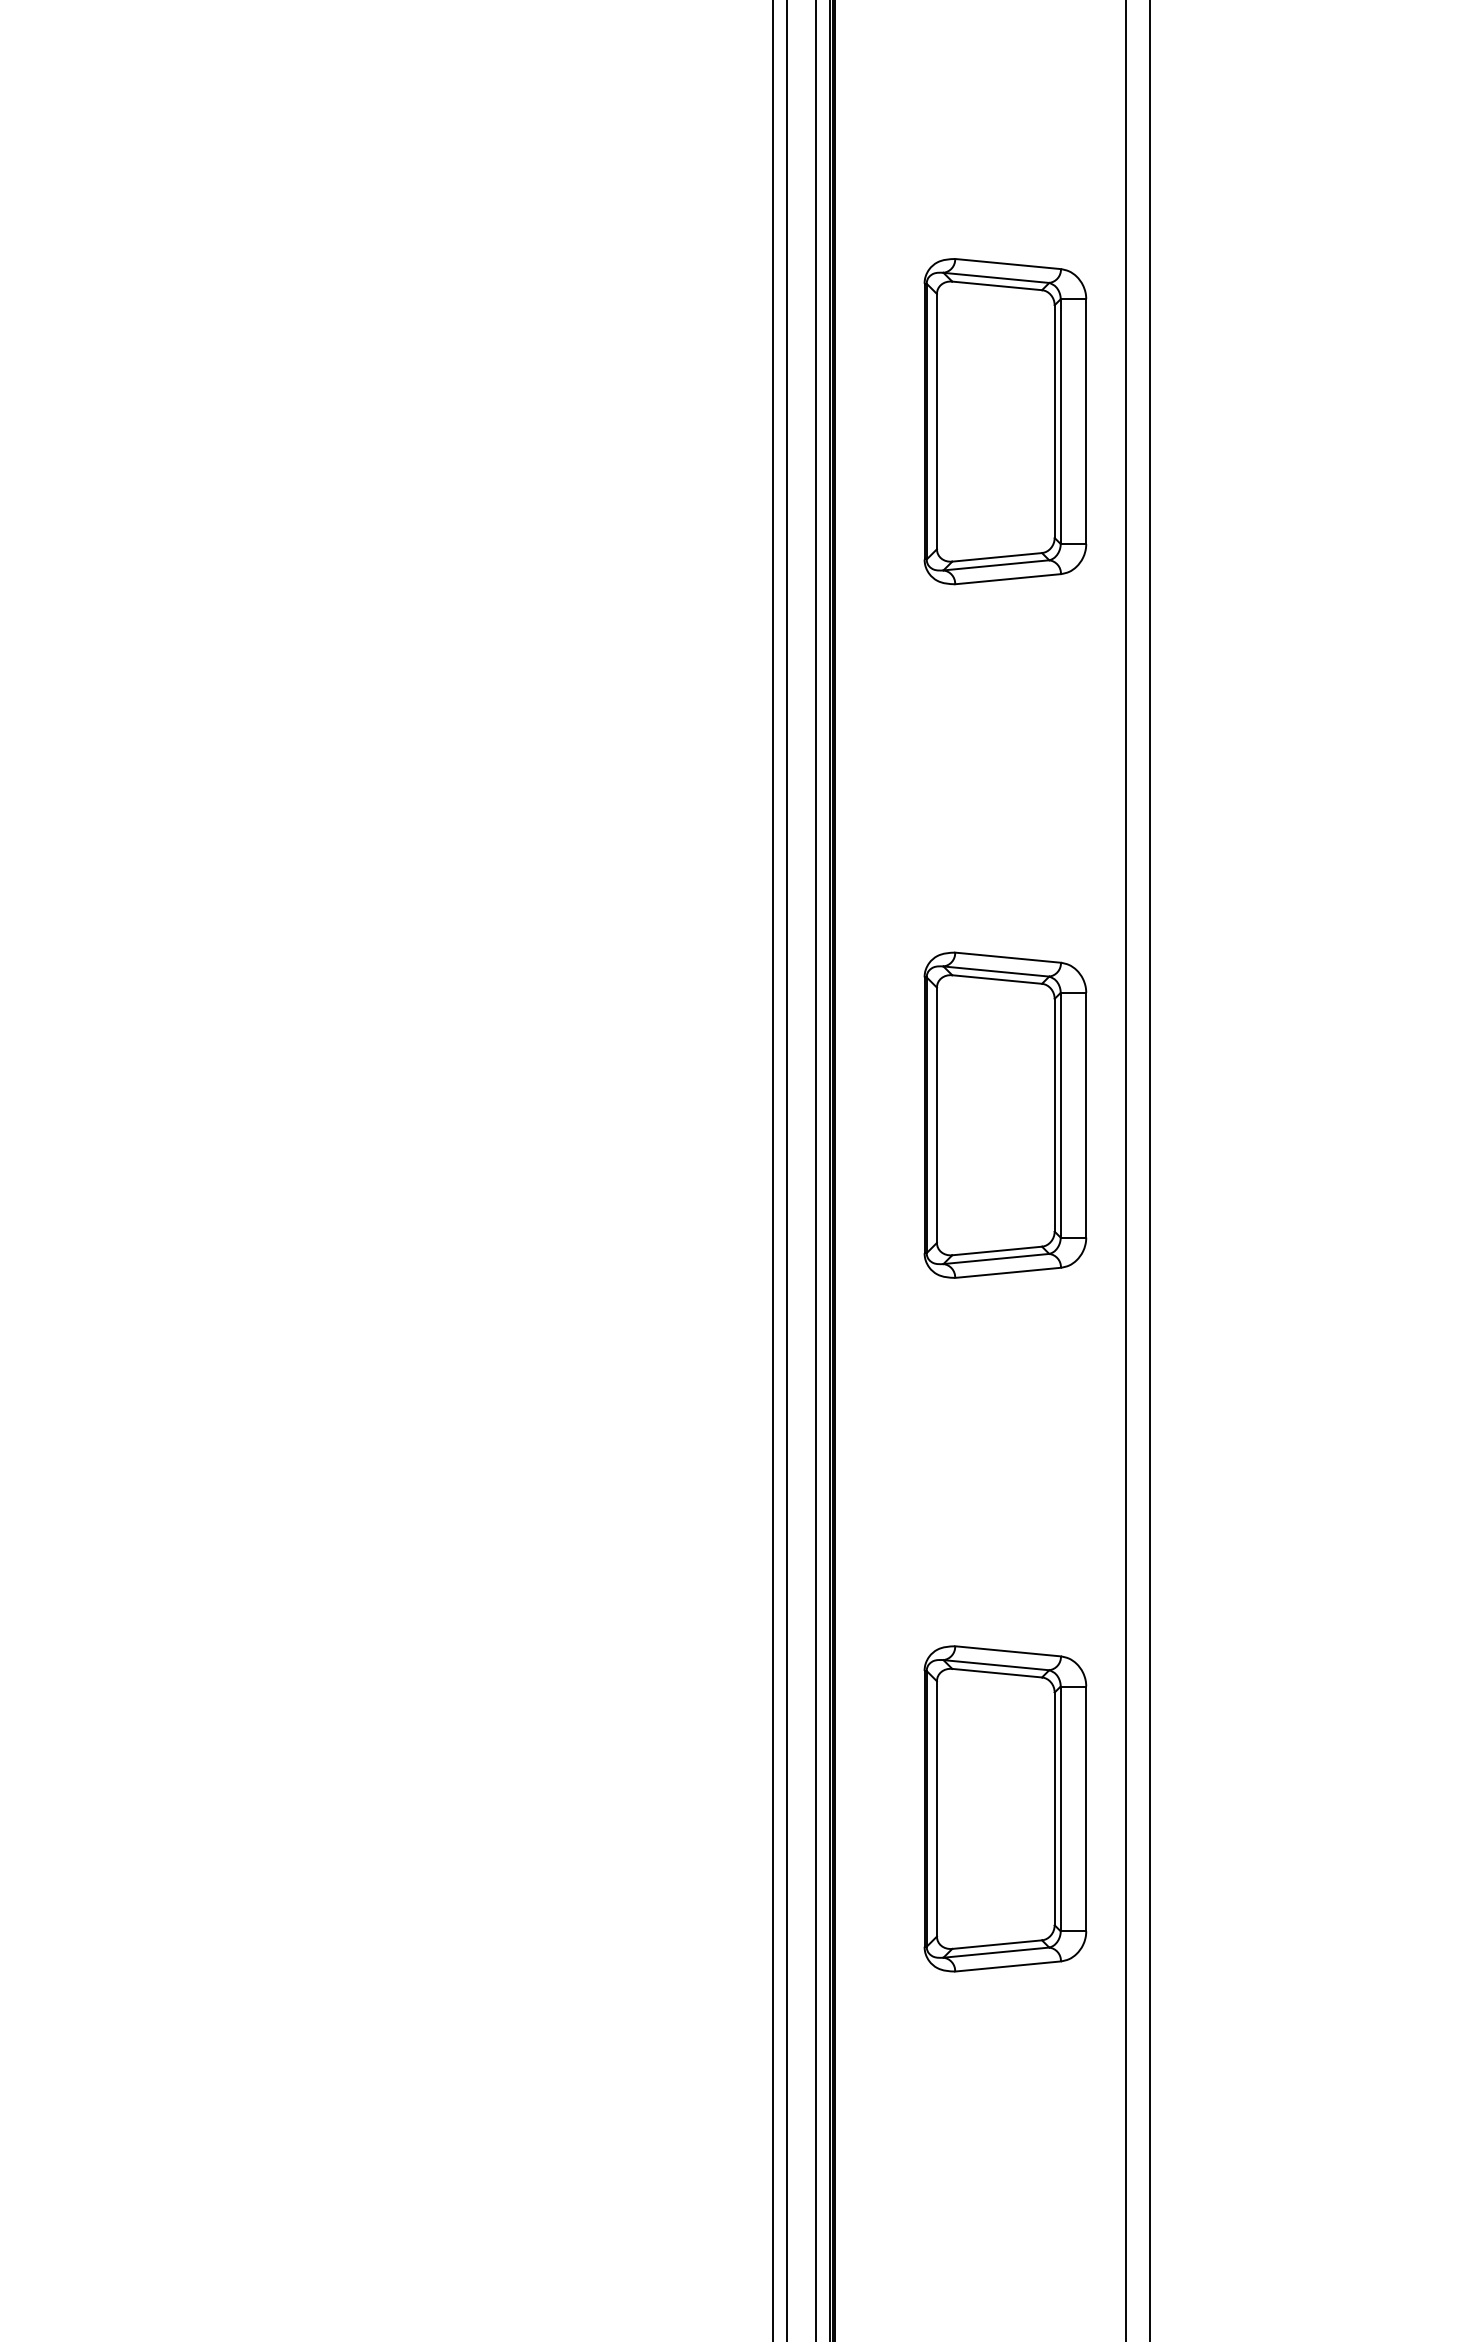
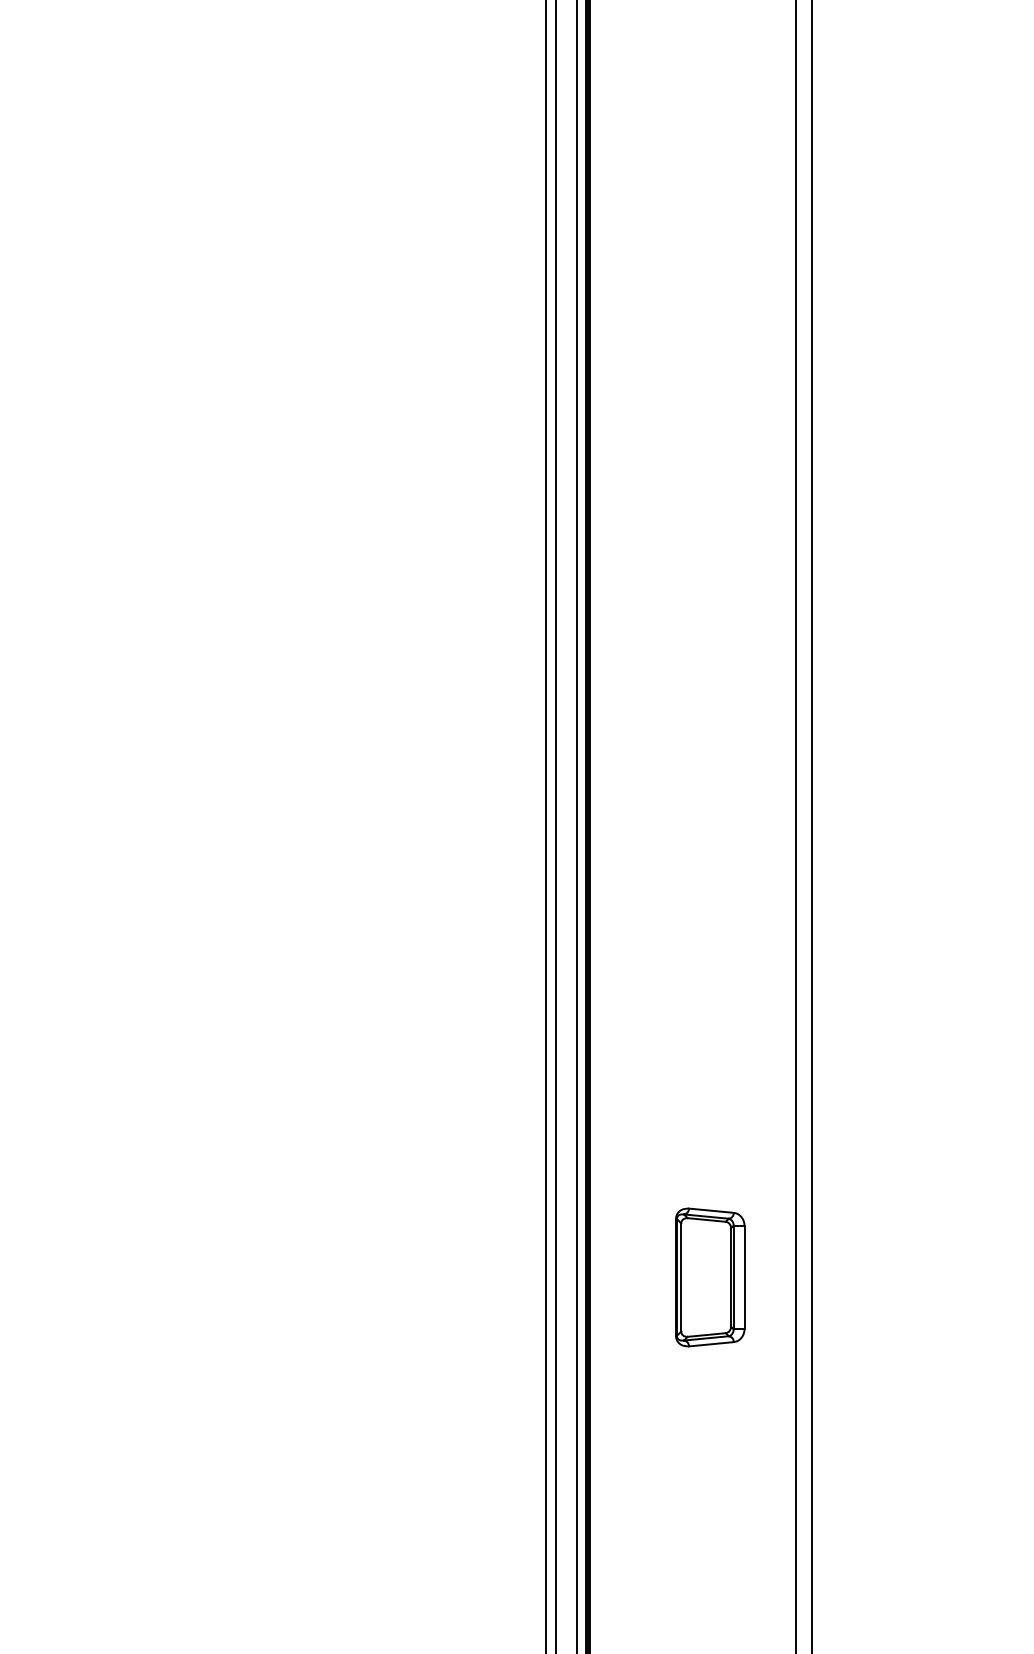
part: (1005, 421) -> (710, 297), removed
part: (1005, 1115) -> (710, 787), removed
part: (1005, 1808) -> (710, 1277), size x0.6

